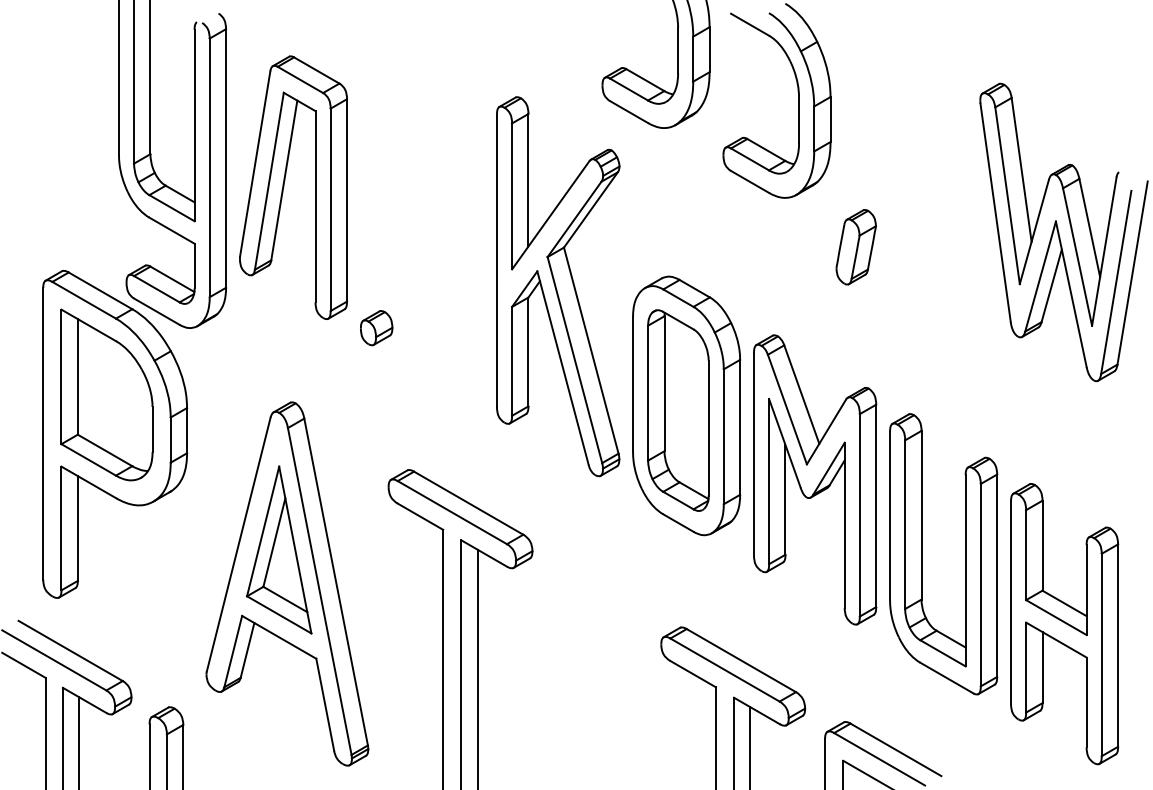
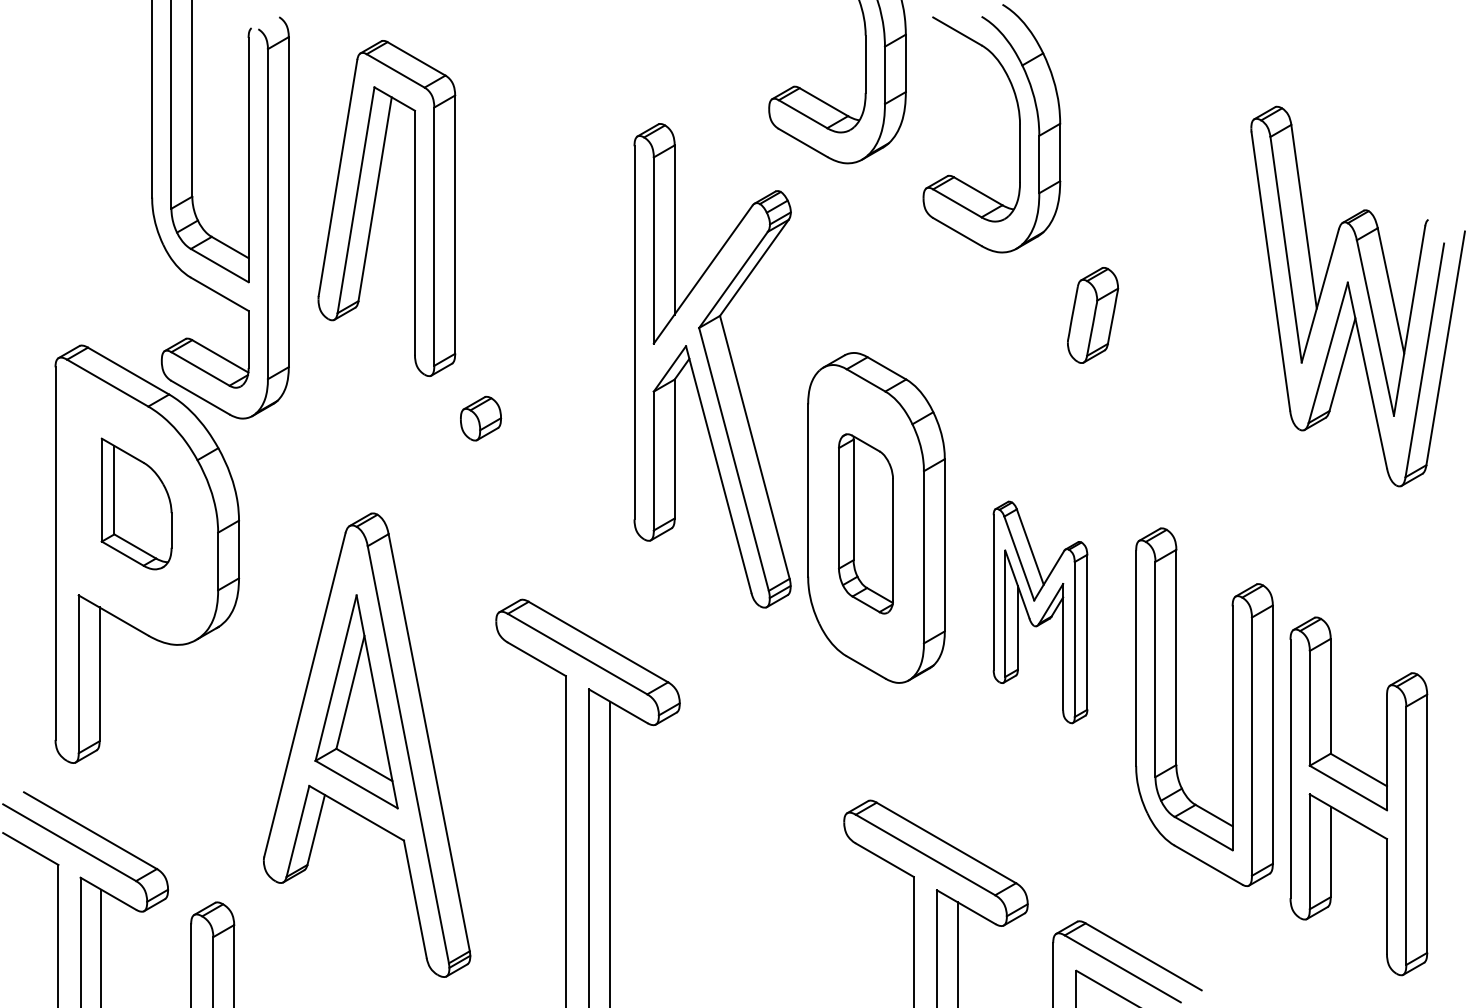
part: (284, 184) -> (375, 204), moved
part: (106, 394) -> (136, 503), size x0.6
part: (677, 410) -> (865, 523), size x0.7
part: (815, 480) -> (1040, 612), size x0.6

